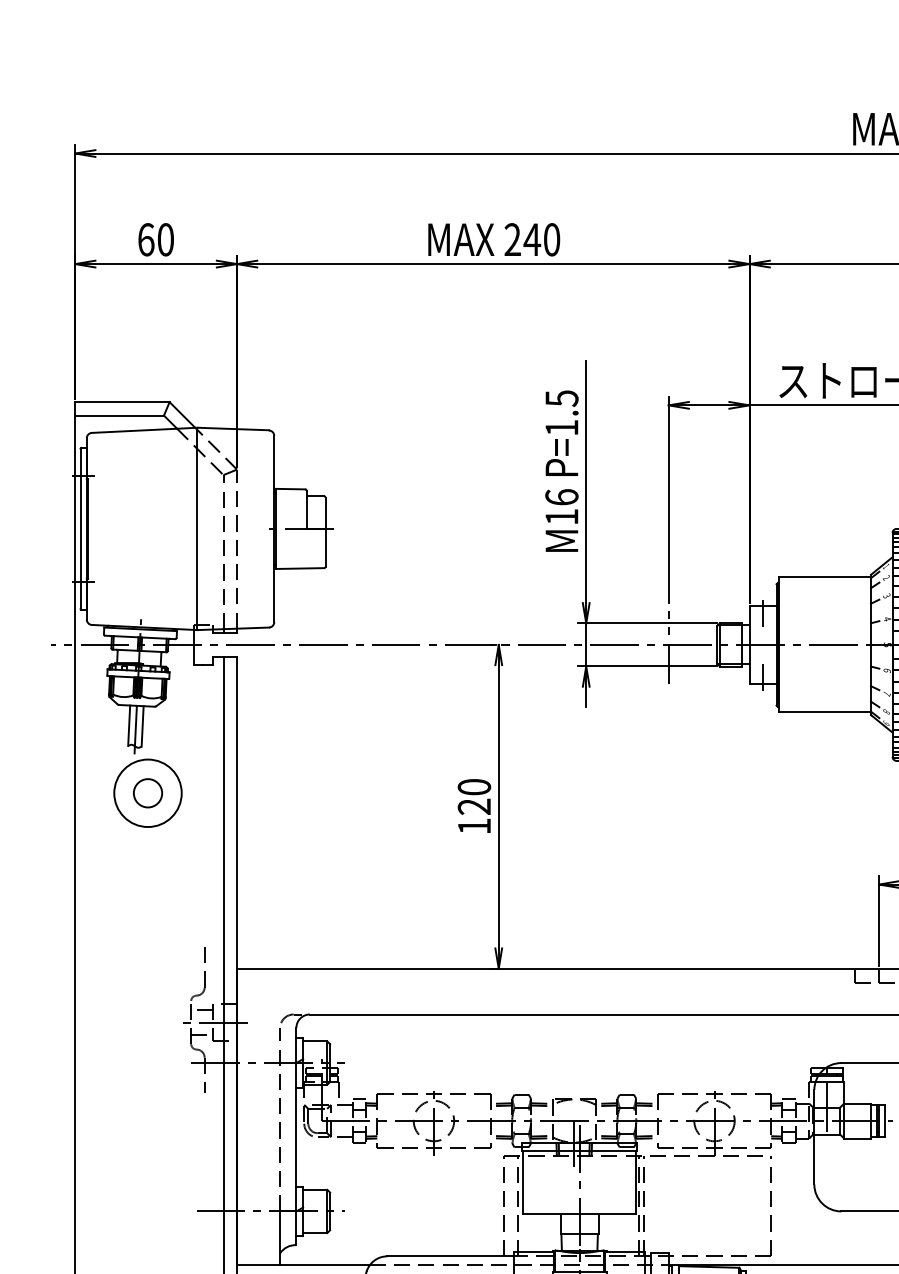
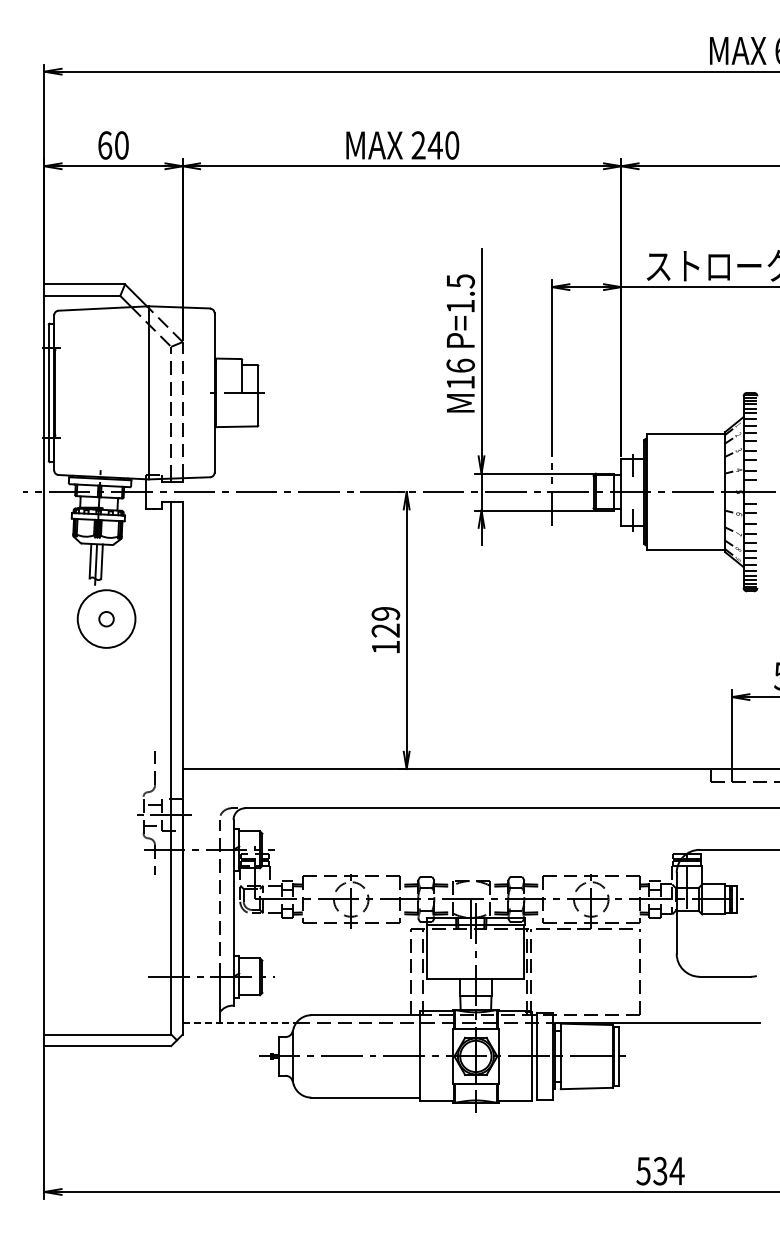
text: (473, 786) -> (385, 613), 120 -> 129
circle: (147, 793) -> (106, 619), size x0.6
line: (303, 1264) -> (239, 1022), solid -> dashed

